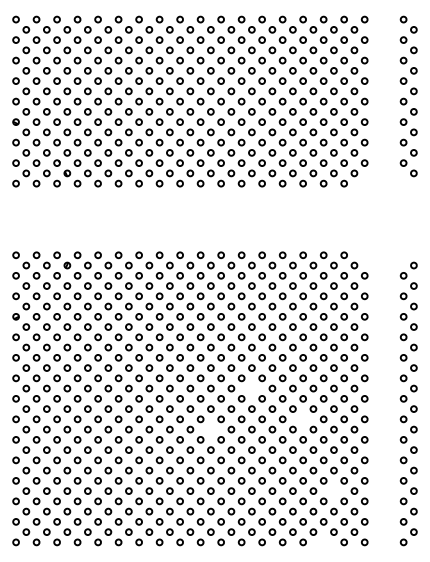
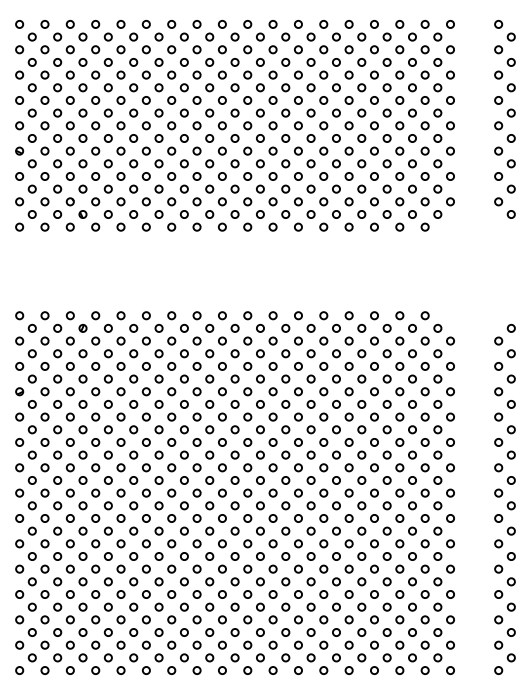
circle: (251, 388) -> (310, 480), added
circle: (303, 419) -> (374, 518), added
circle: (210, 429) -> (260, 530), added
circle: (333, 490) -> (412, 606), added
circle: (323, 542) -> (399, 670), added

